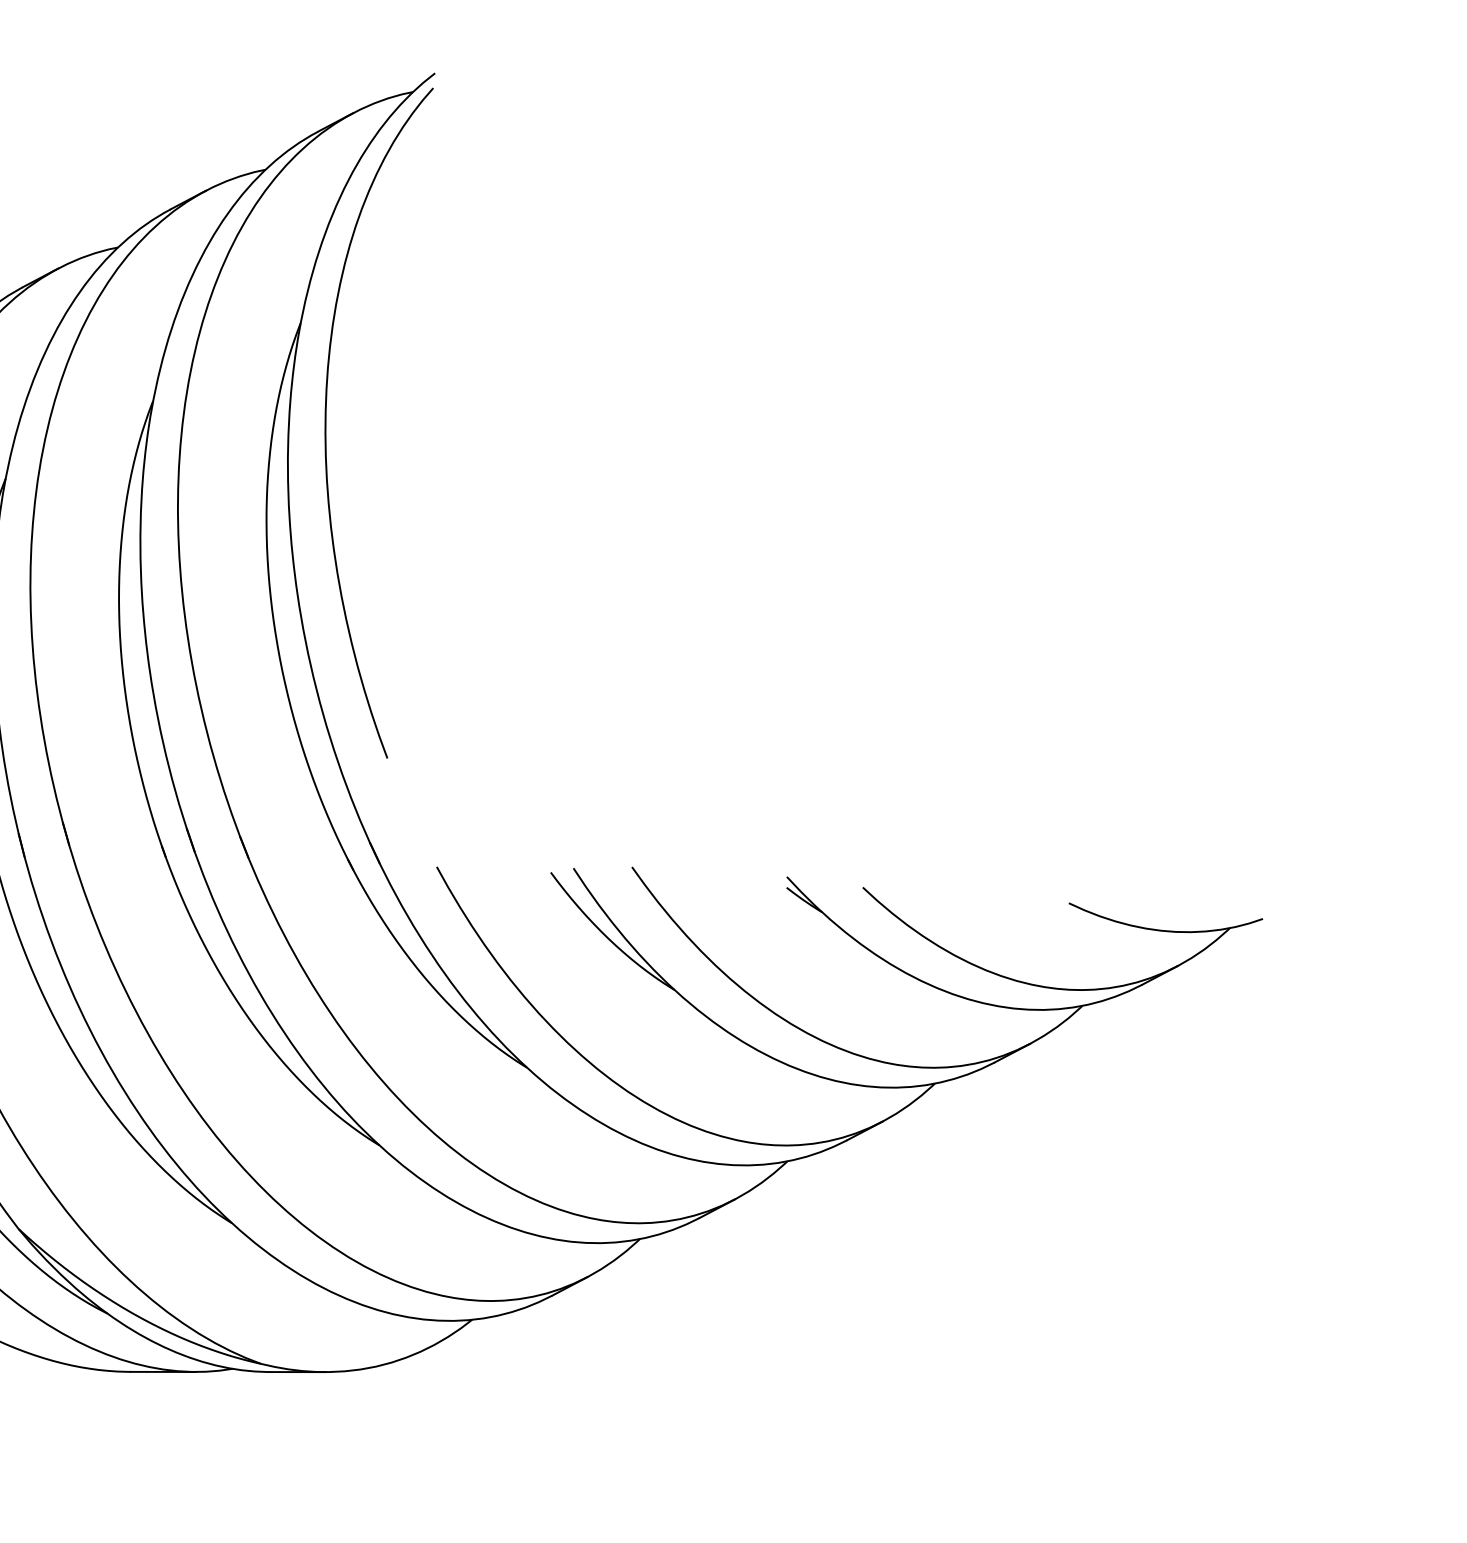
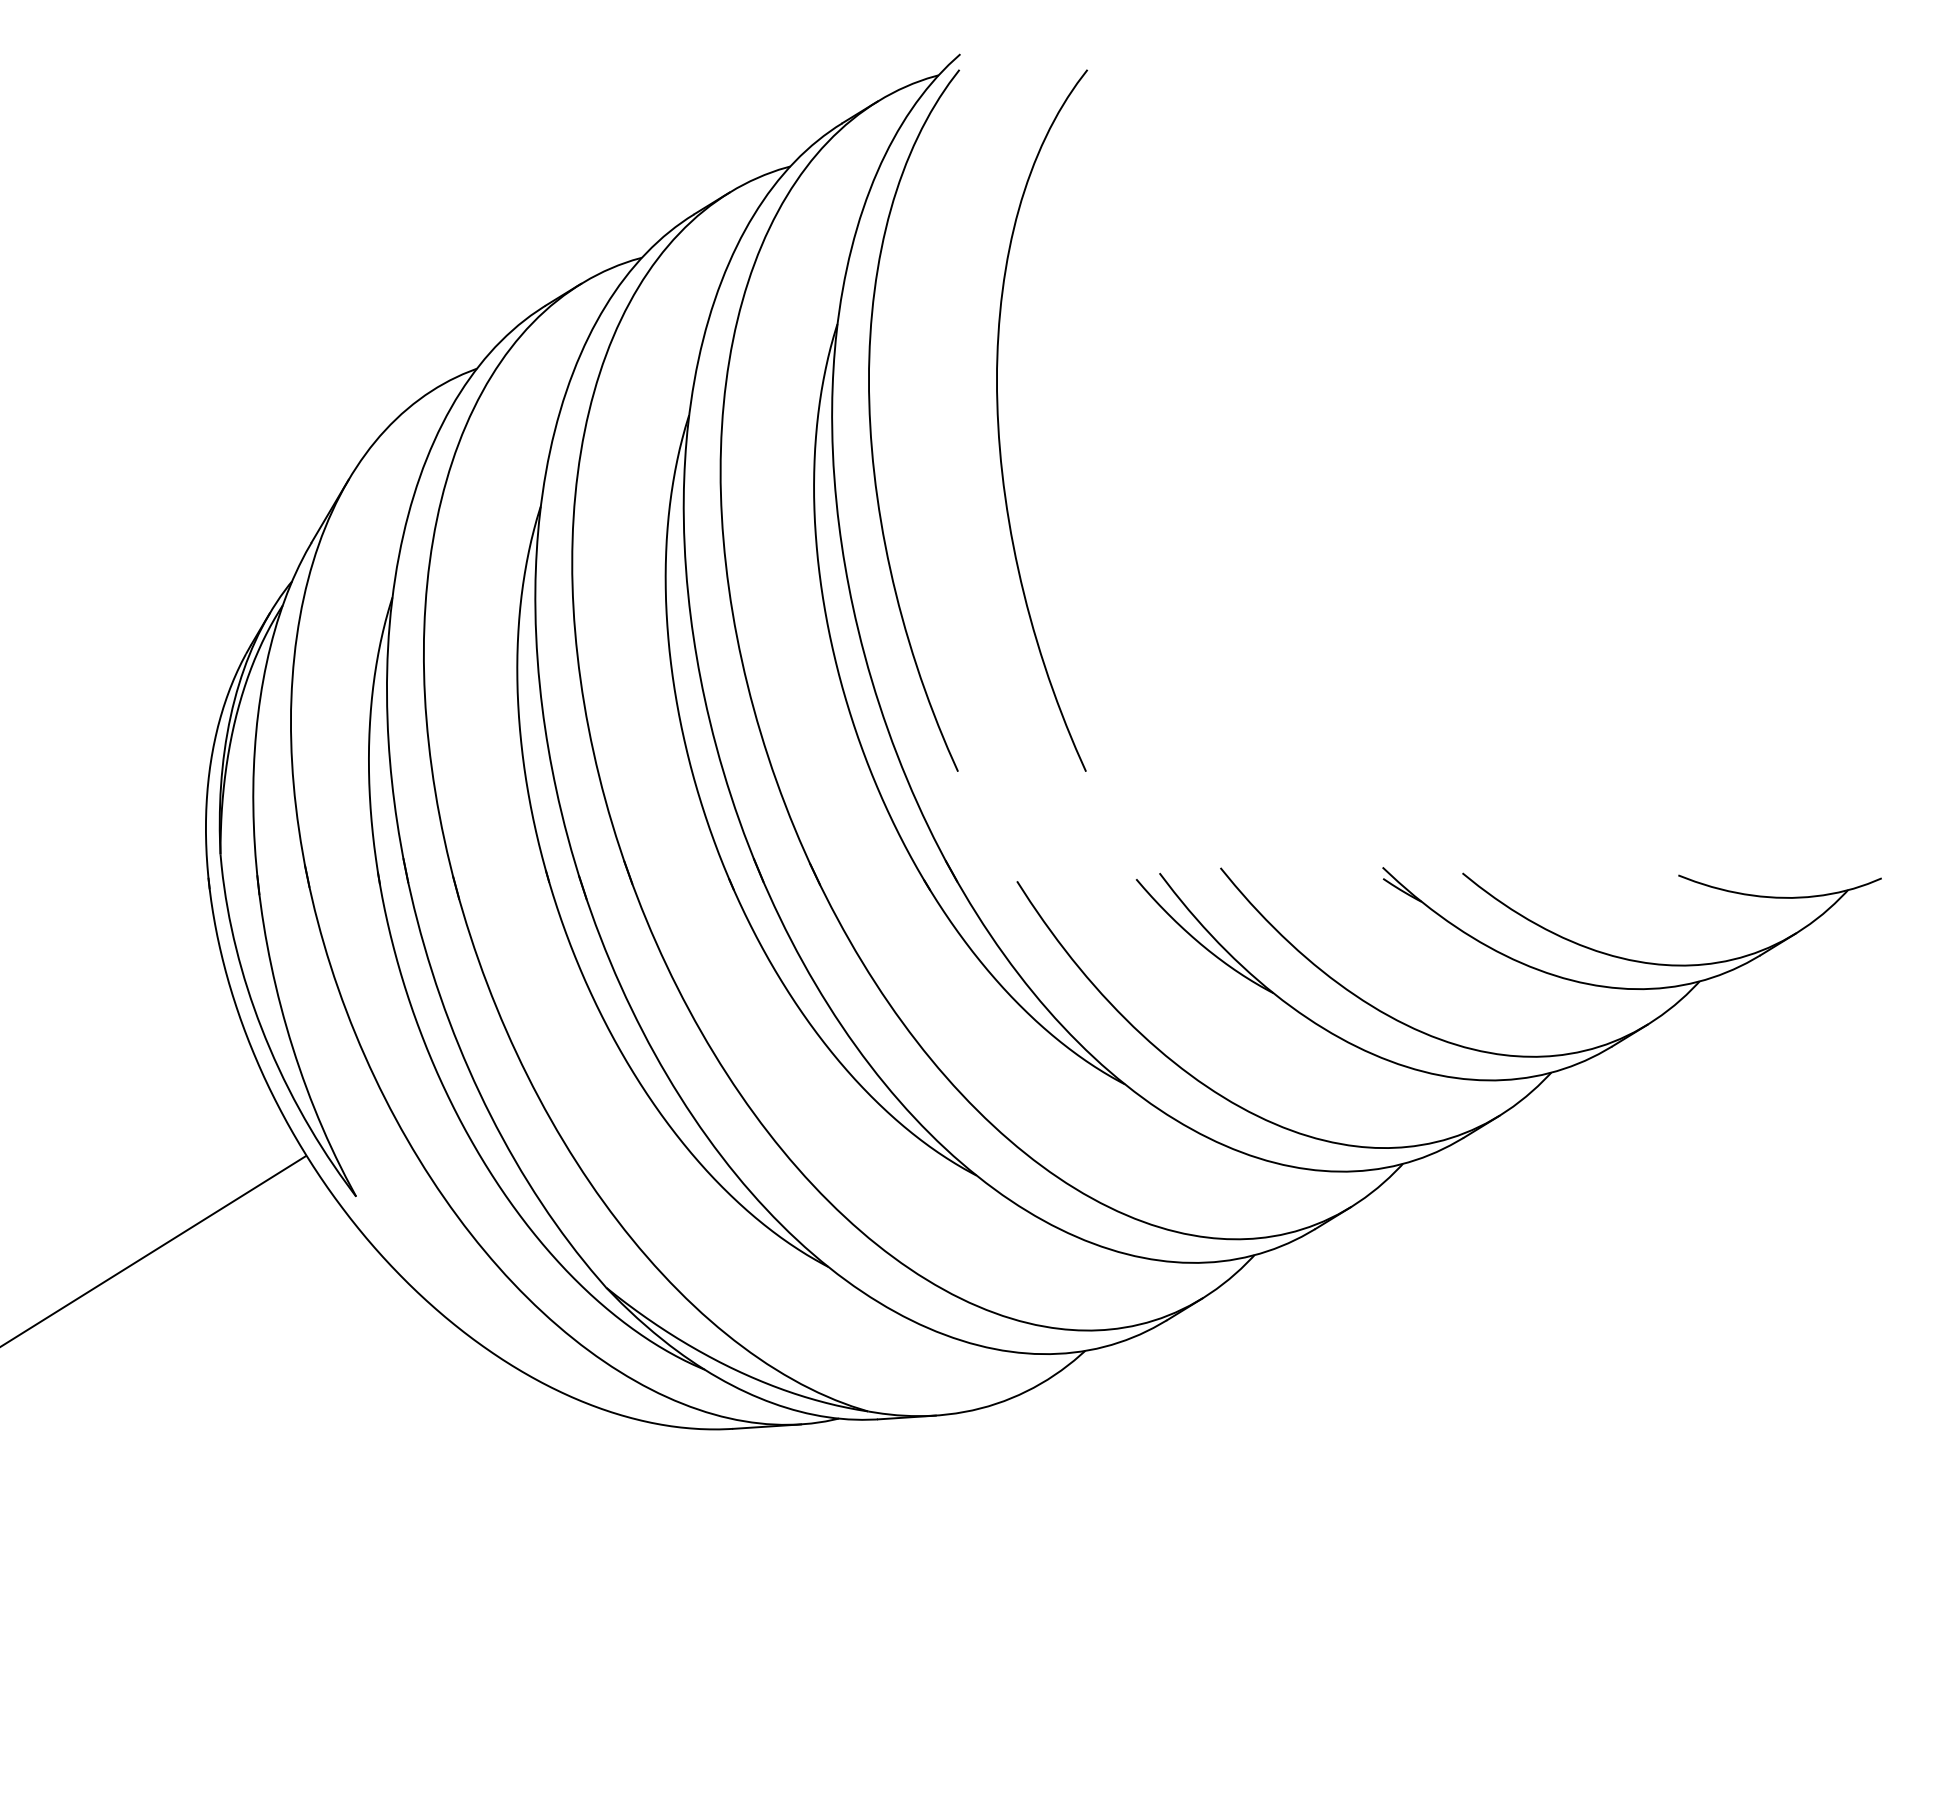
curve: (449, 427) -> (999, 422), added

